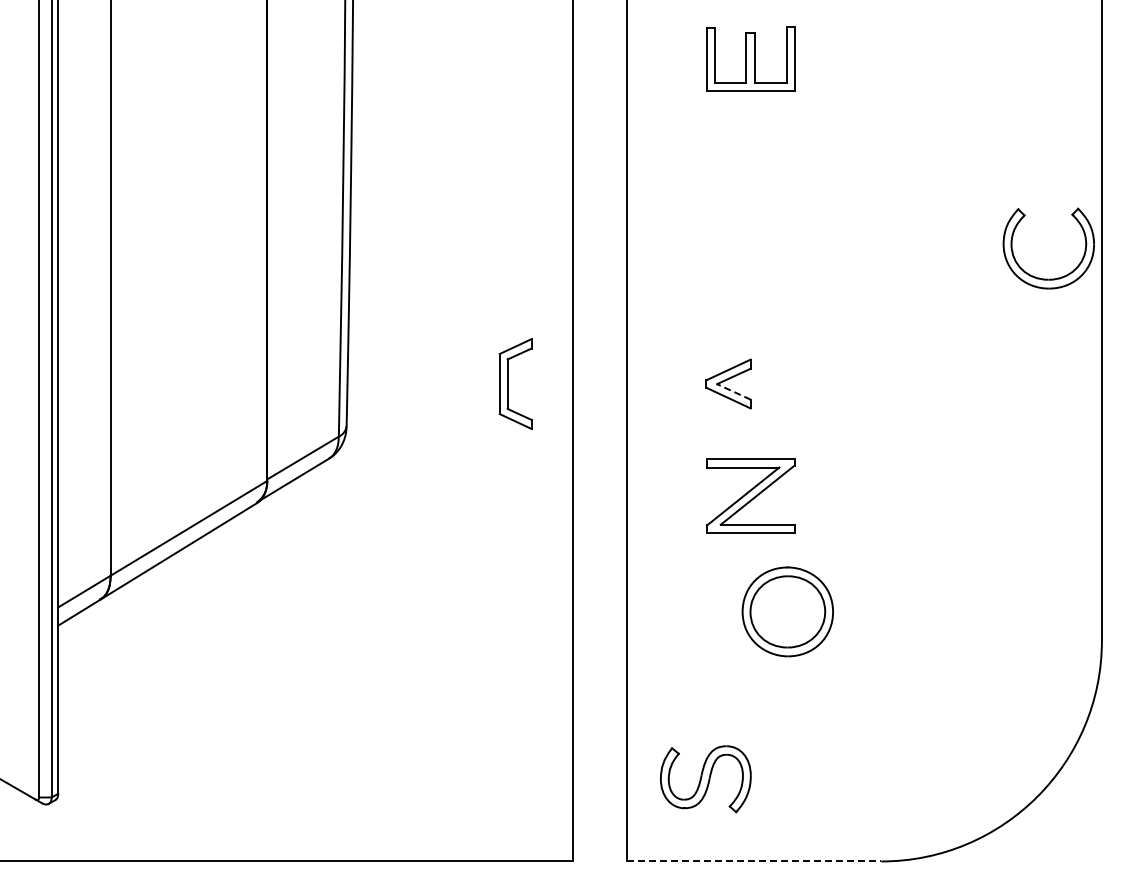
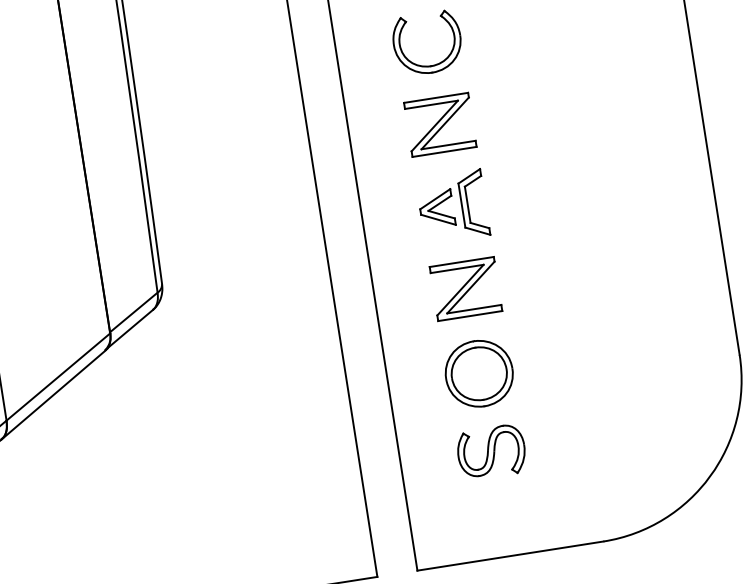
part: (750, 271) -> (440, 124), added
part: (1048, 278) -> (430, 65), moved
part: (508, 383) -> (468, 204), moved
line: (733, 391) -> (441, 214), dashed -> solid
part: (787, 611) -> (478, 373), moved
part: (705, 779) -> (491, 452), moved
line: (754, 861) -> (510, 556), dashed -> solid

